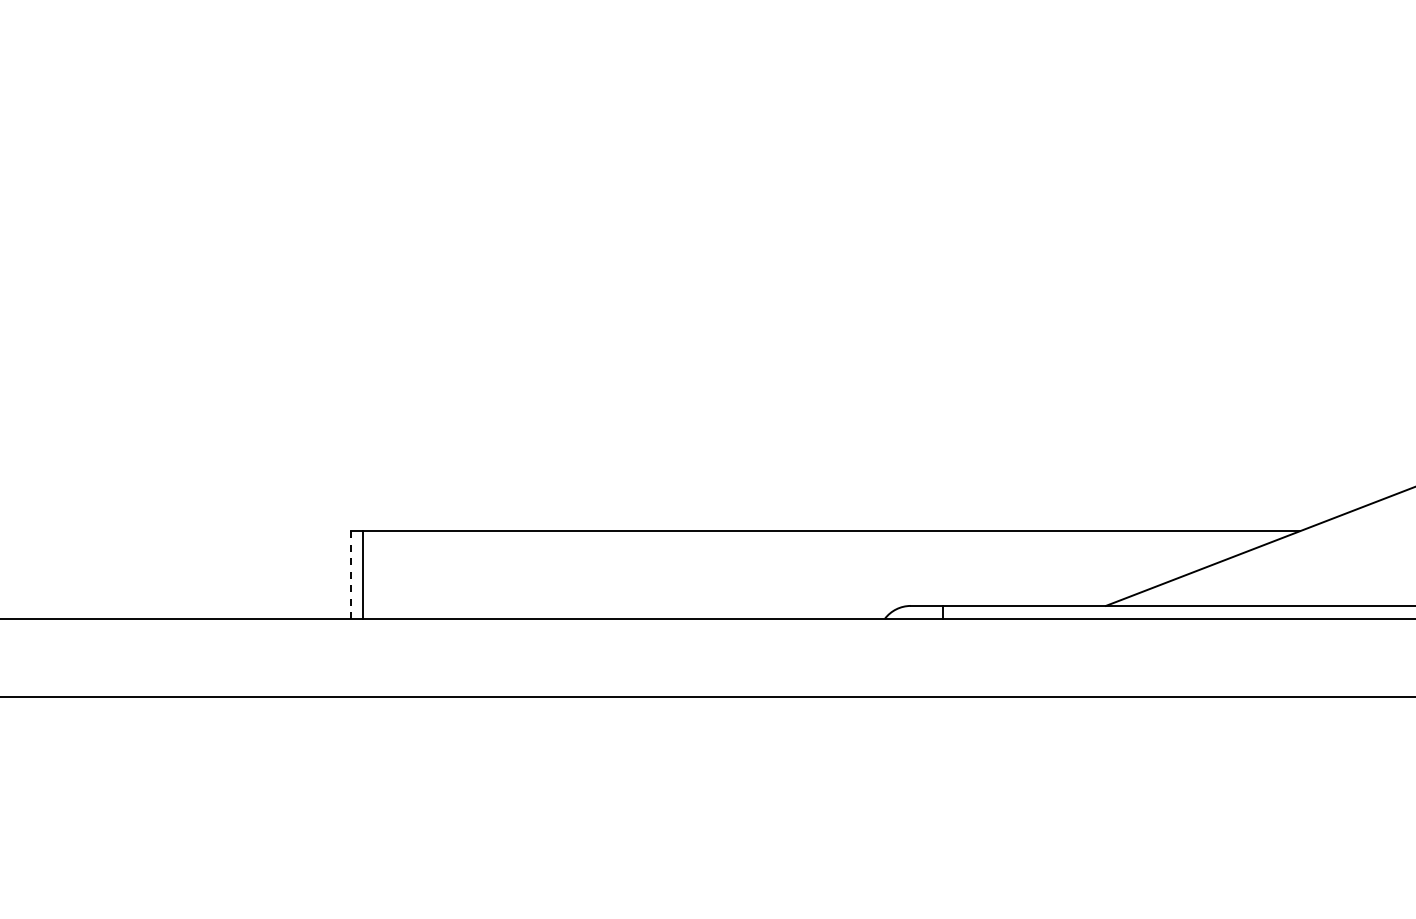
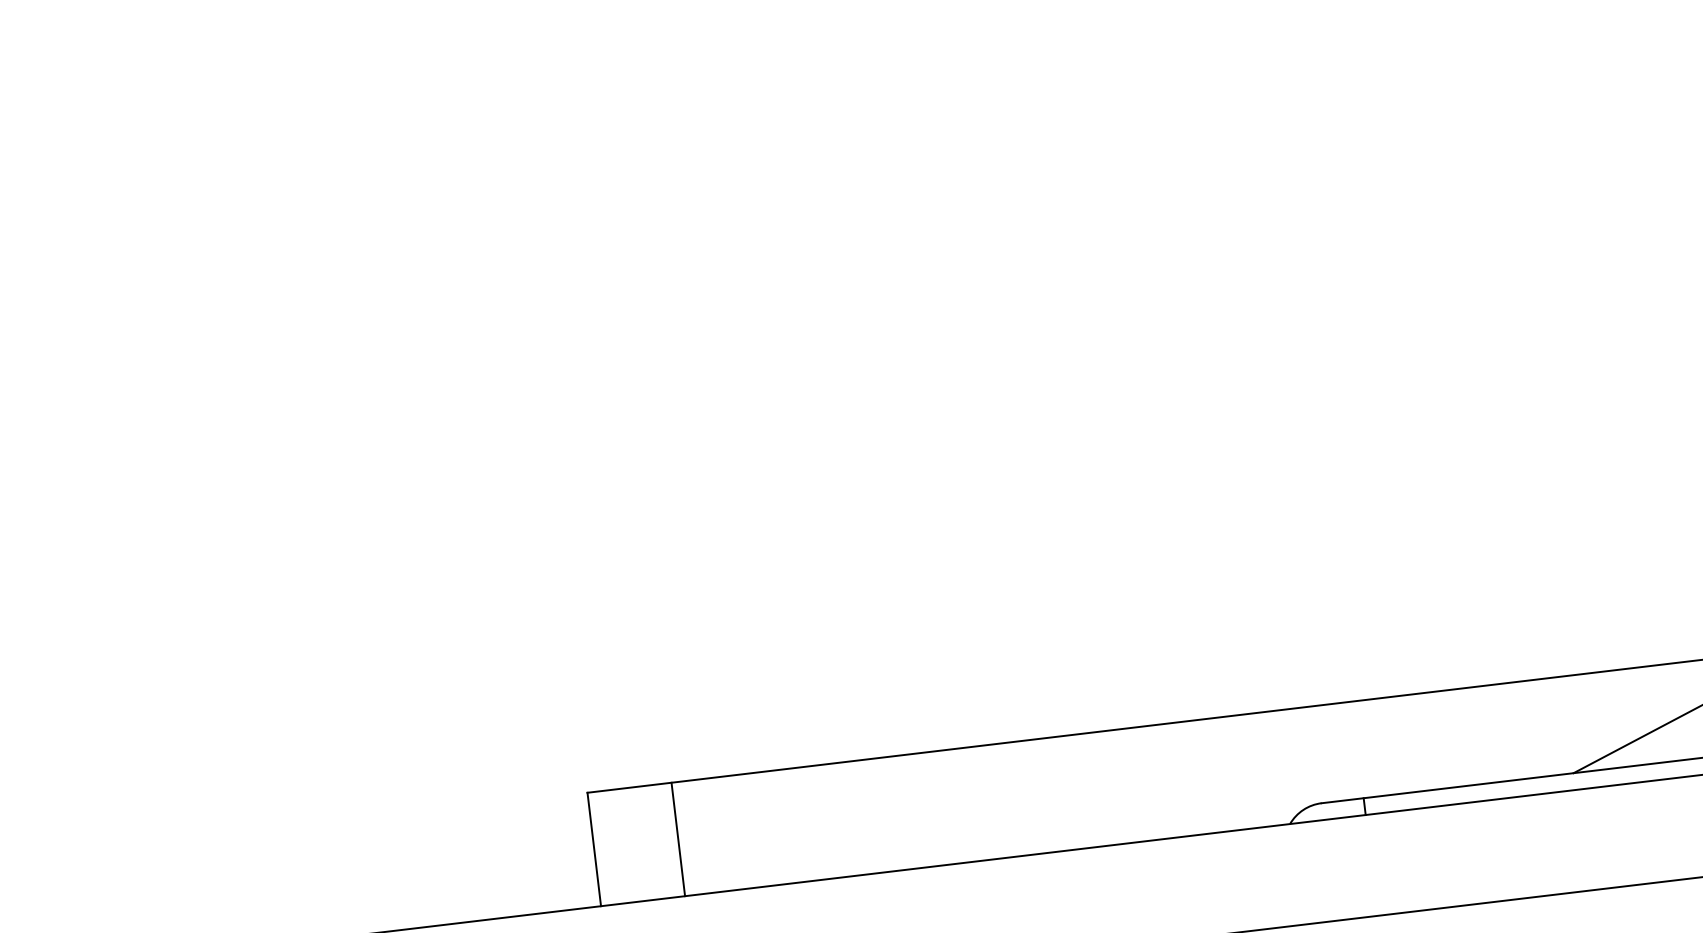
line: (363, 574) -> (678, 838), moved
line: (351, 575) -> (594, 850), dashed -> solid

